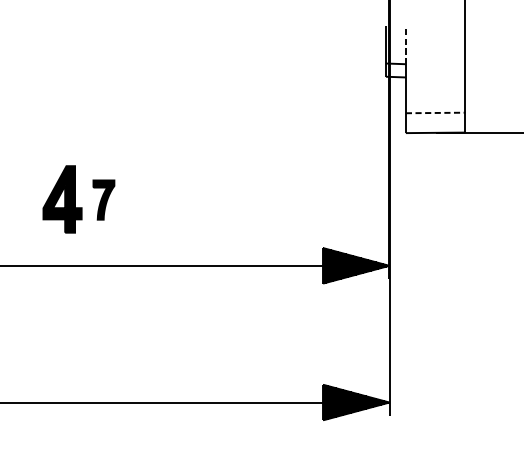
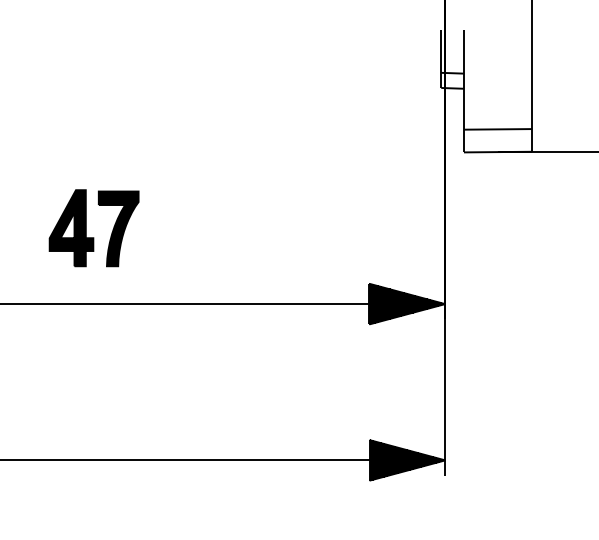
line: (405, 44) -> (463, 51), dashed -> solid
line: (436, 113) -> (498, 129), dashed -> solid
part: (103, 199) -> (118, 228), size x1.67

